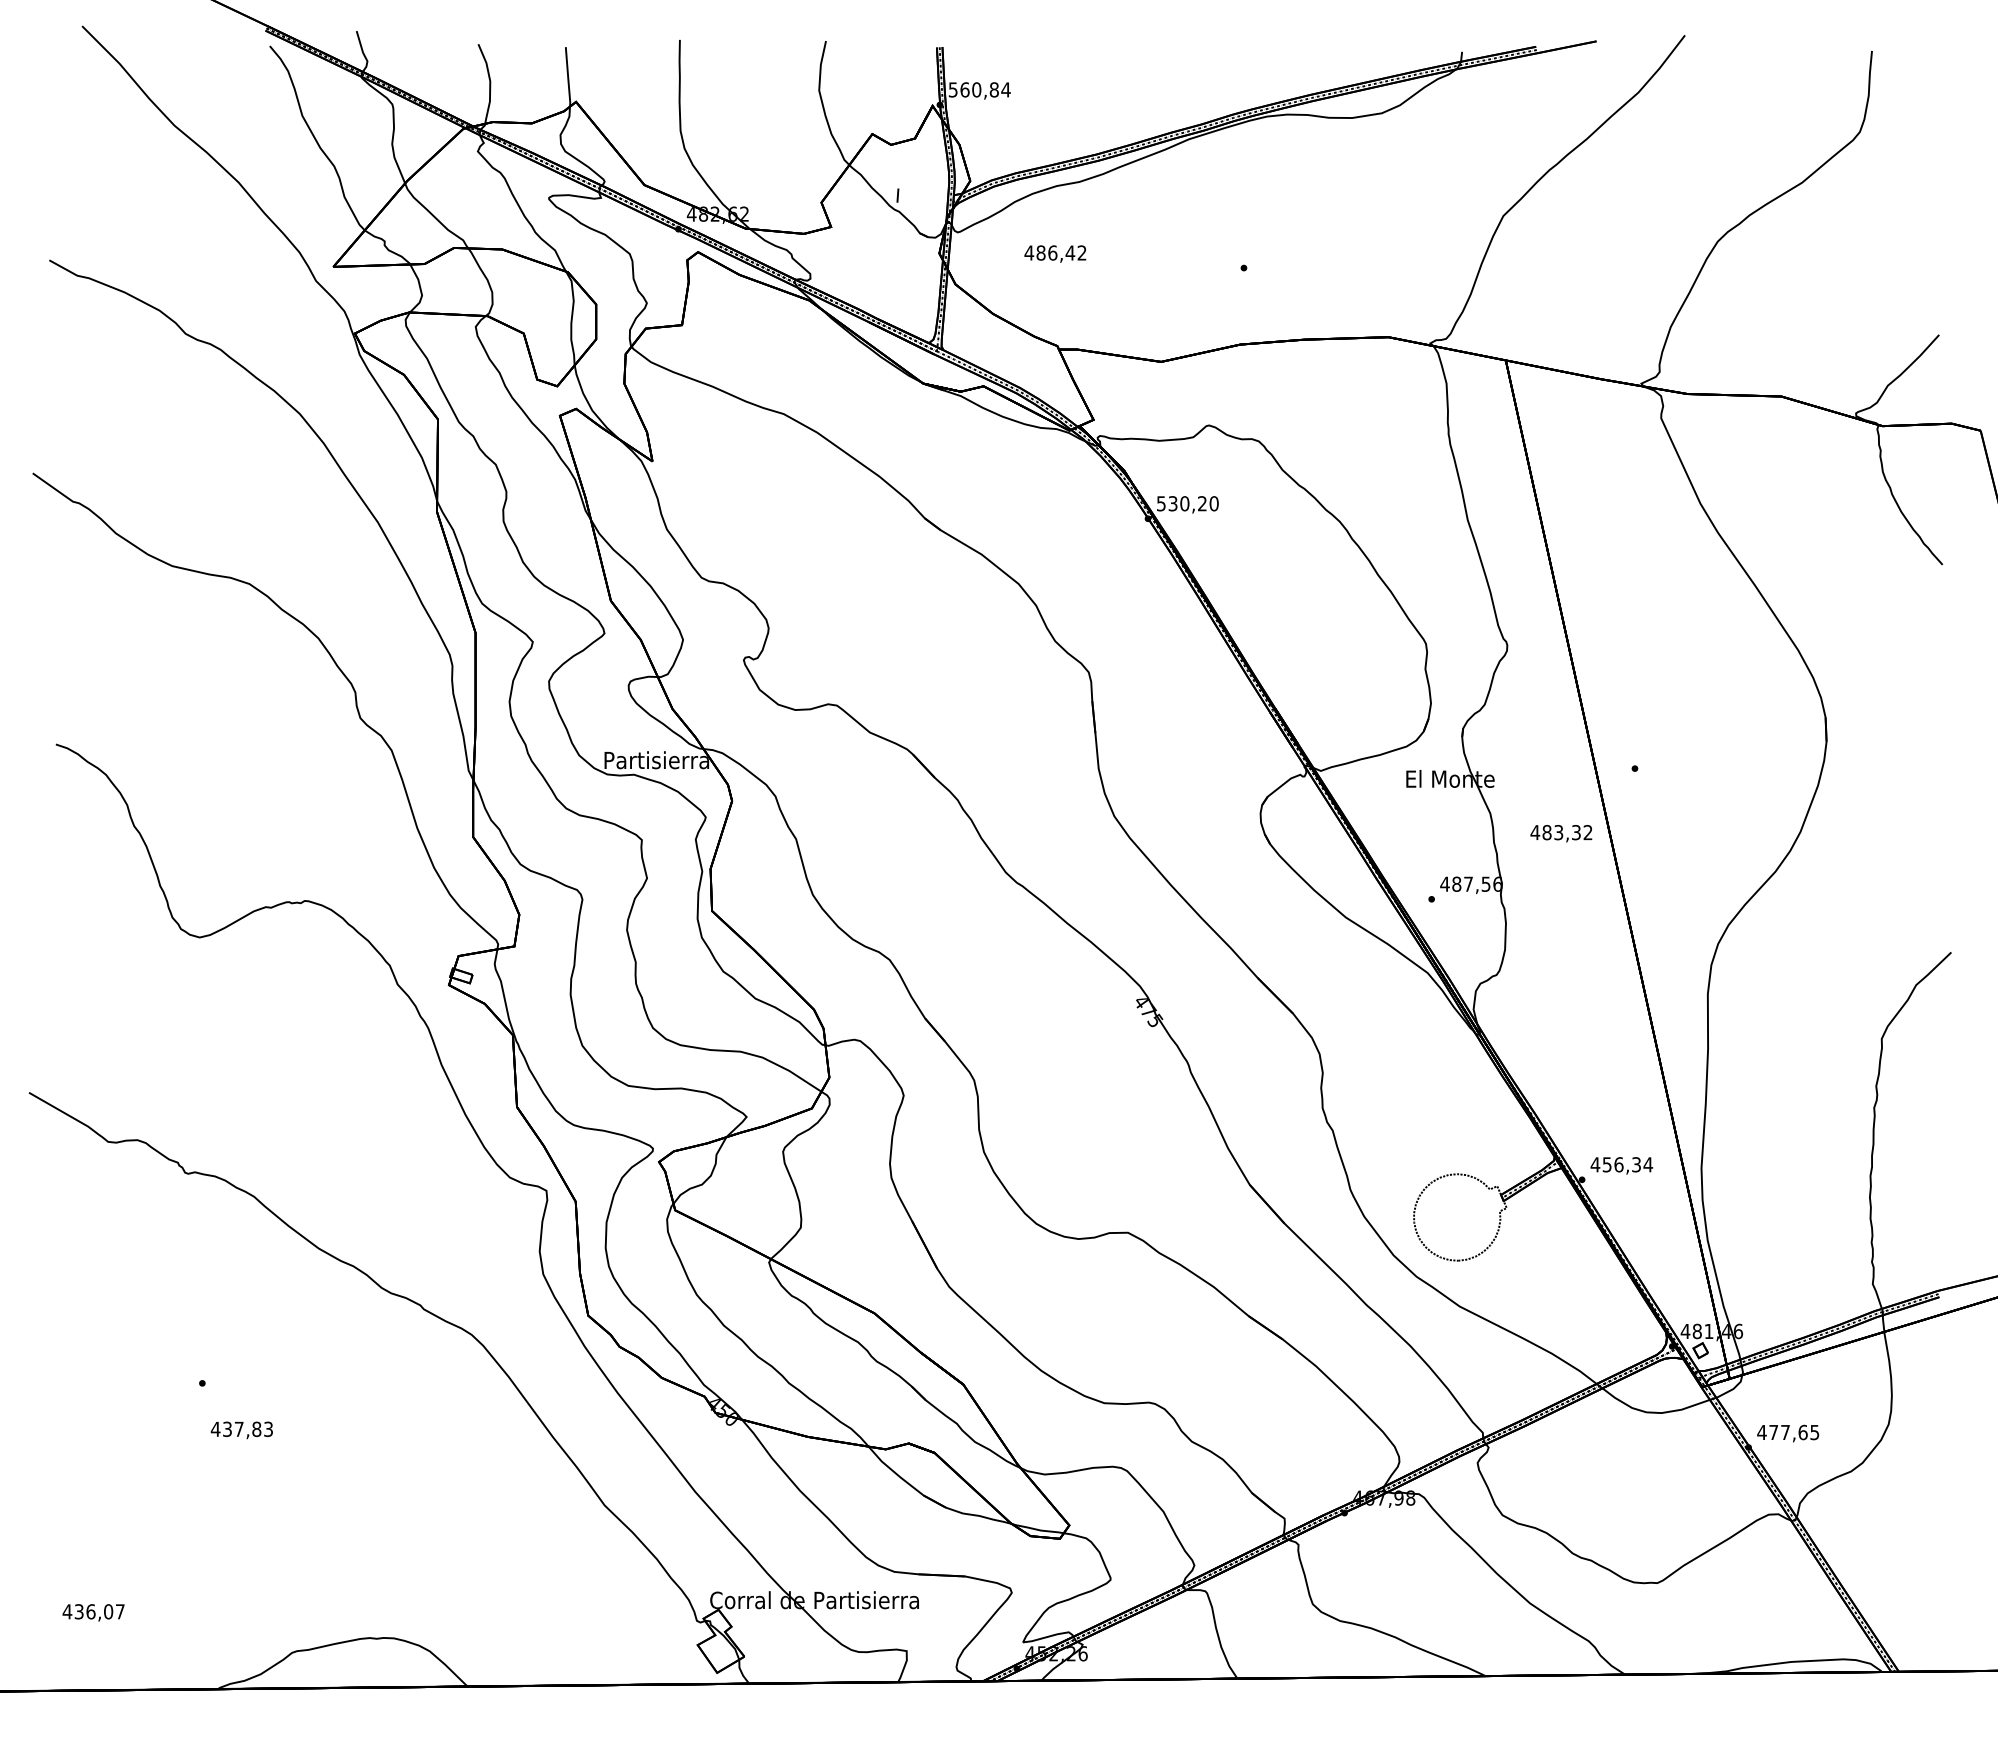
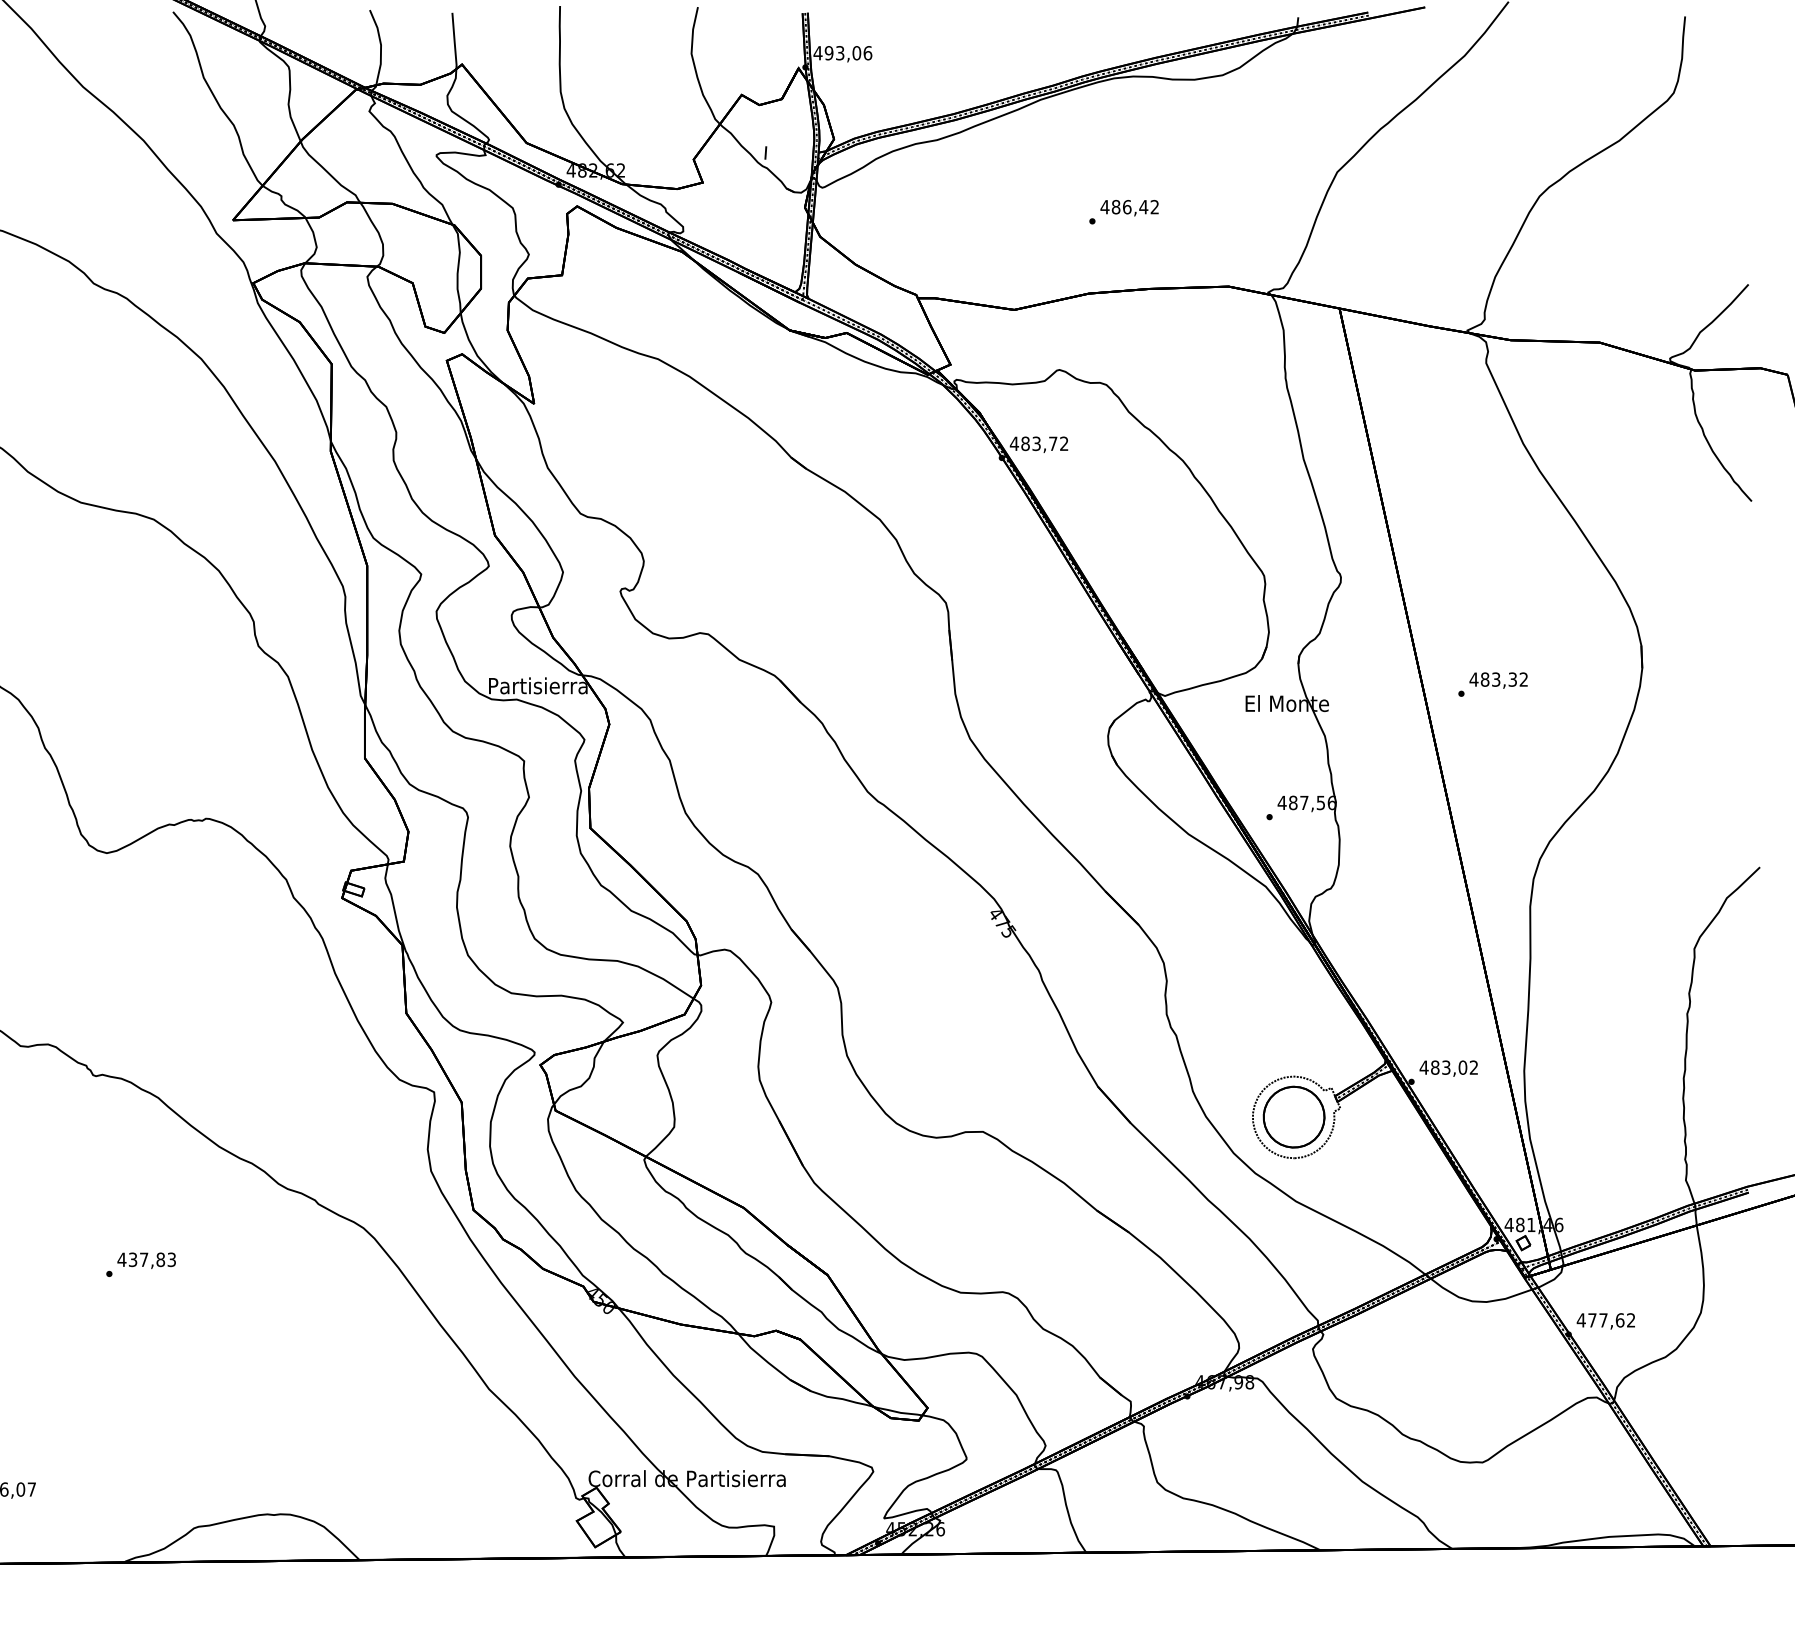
text: (979, 89) -> (842, 52), 560,84 -> 493,06
text: (1055, 253) -> (1129, 207), moved
text: (1187, 503) -> (1039, 443), 530,20 -> 483,72
text: (1561, 833) -> (1498, 680), moved
text: (1627, 1164) -> (1454, 1067), 456,34 -> 483,02
part: (1457, 1217) -> (1293, 1117), added
text: (241, 1430) -> (146, 1260), moved
text: (1814, 1432) -> (1630, 1320), 477,65 -> 477,62

